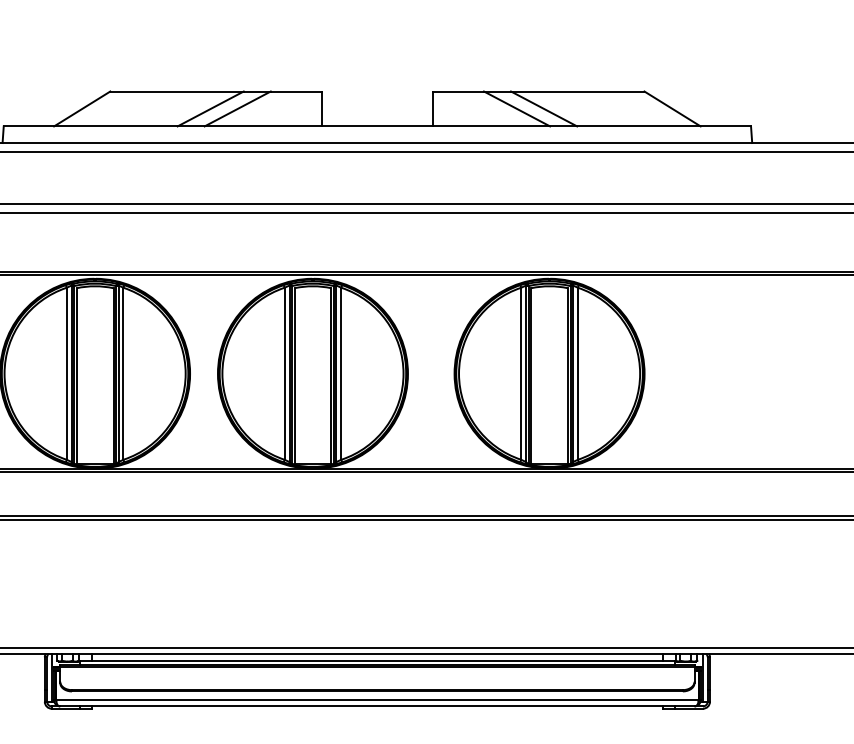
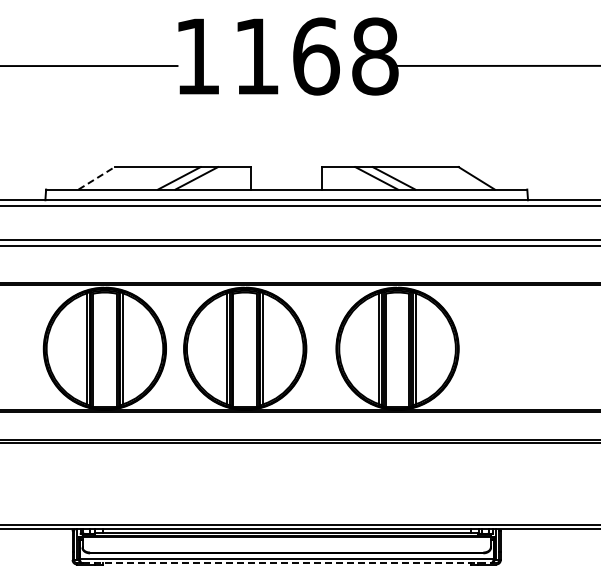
line: (83, 109) -> (97, 178), solid -> dashed
line: (378, 707) -> (287, 563), solid -> dashed

